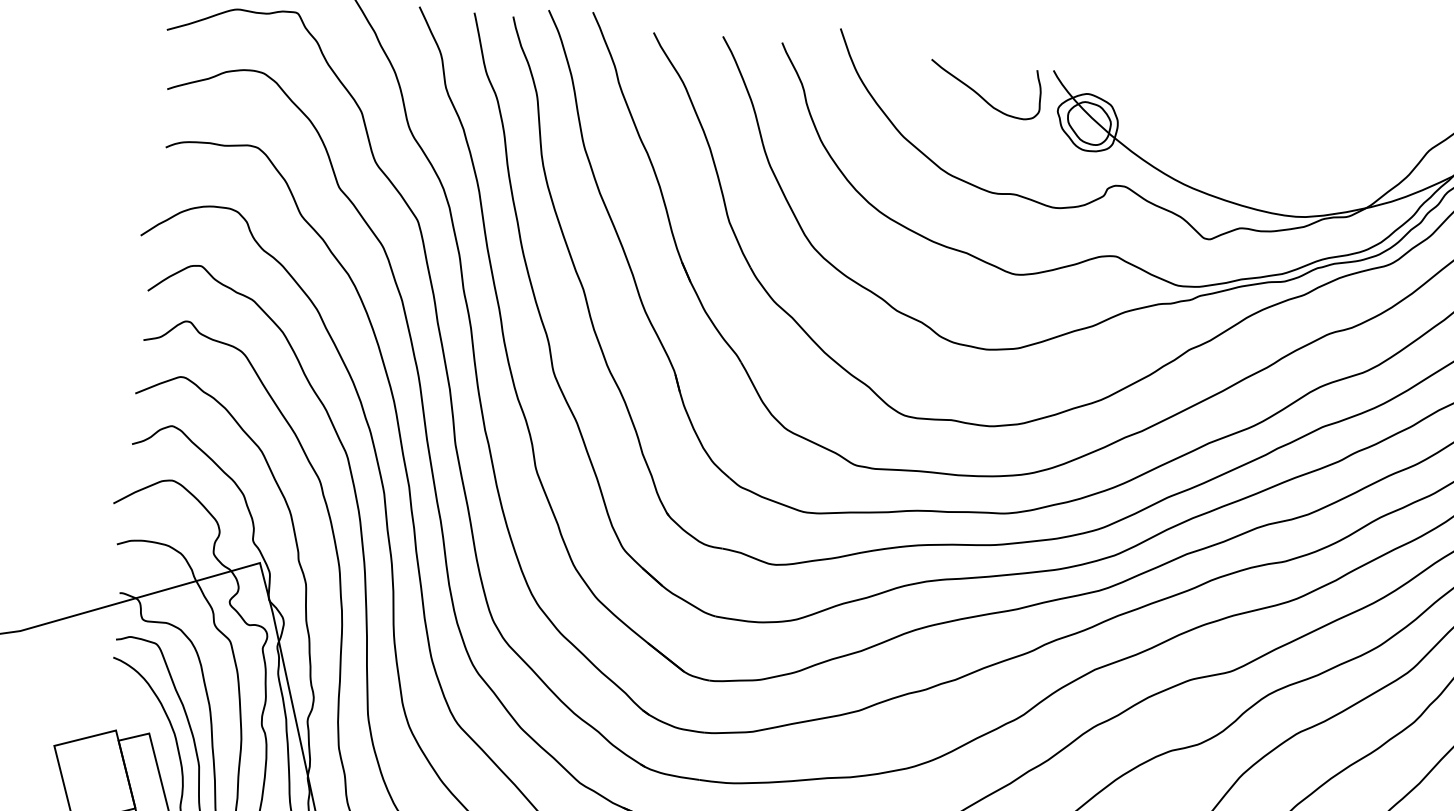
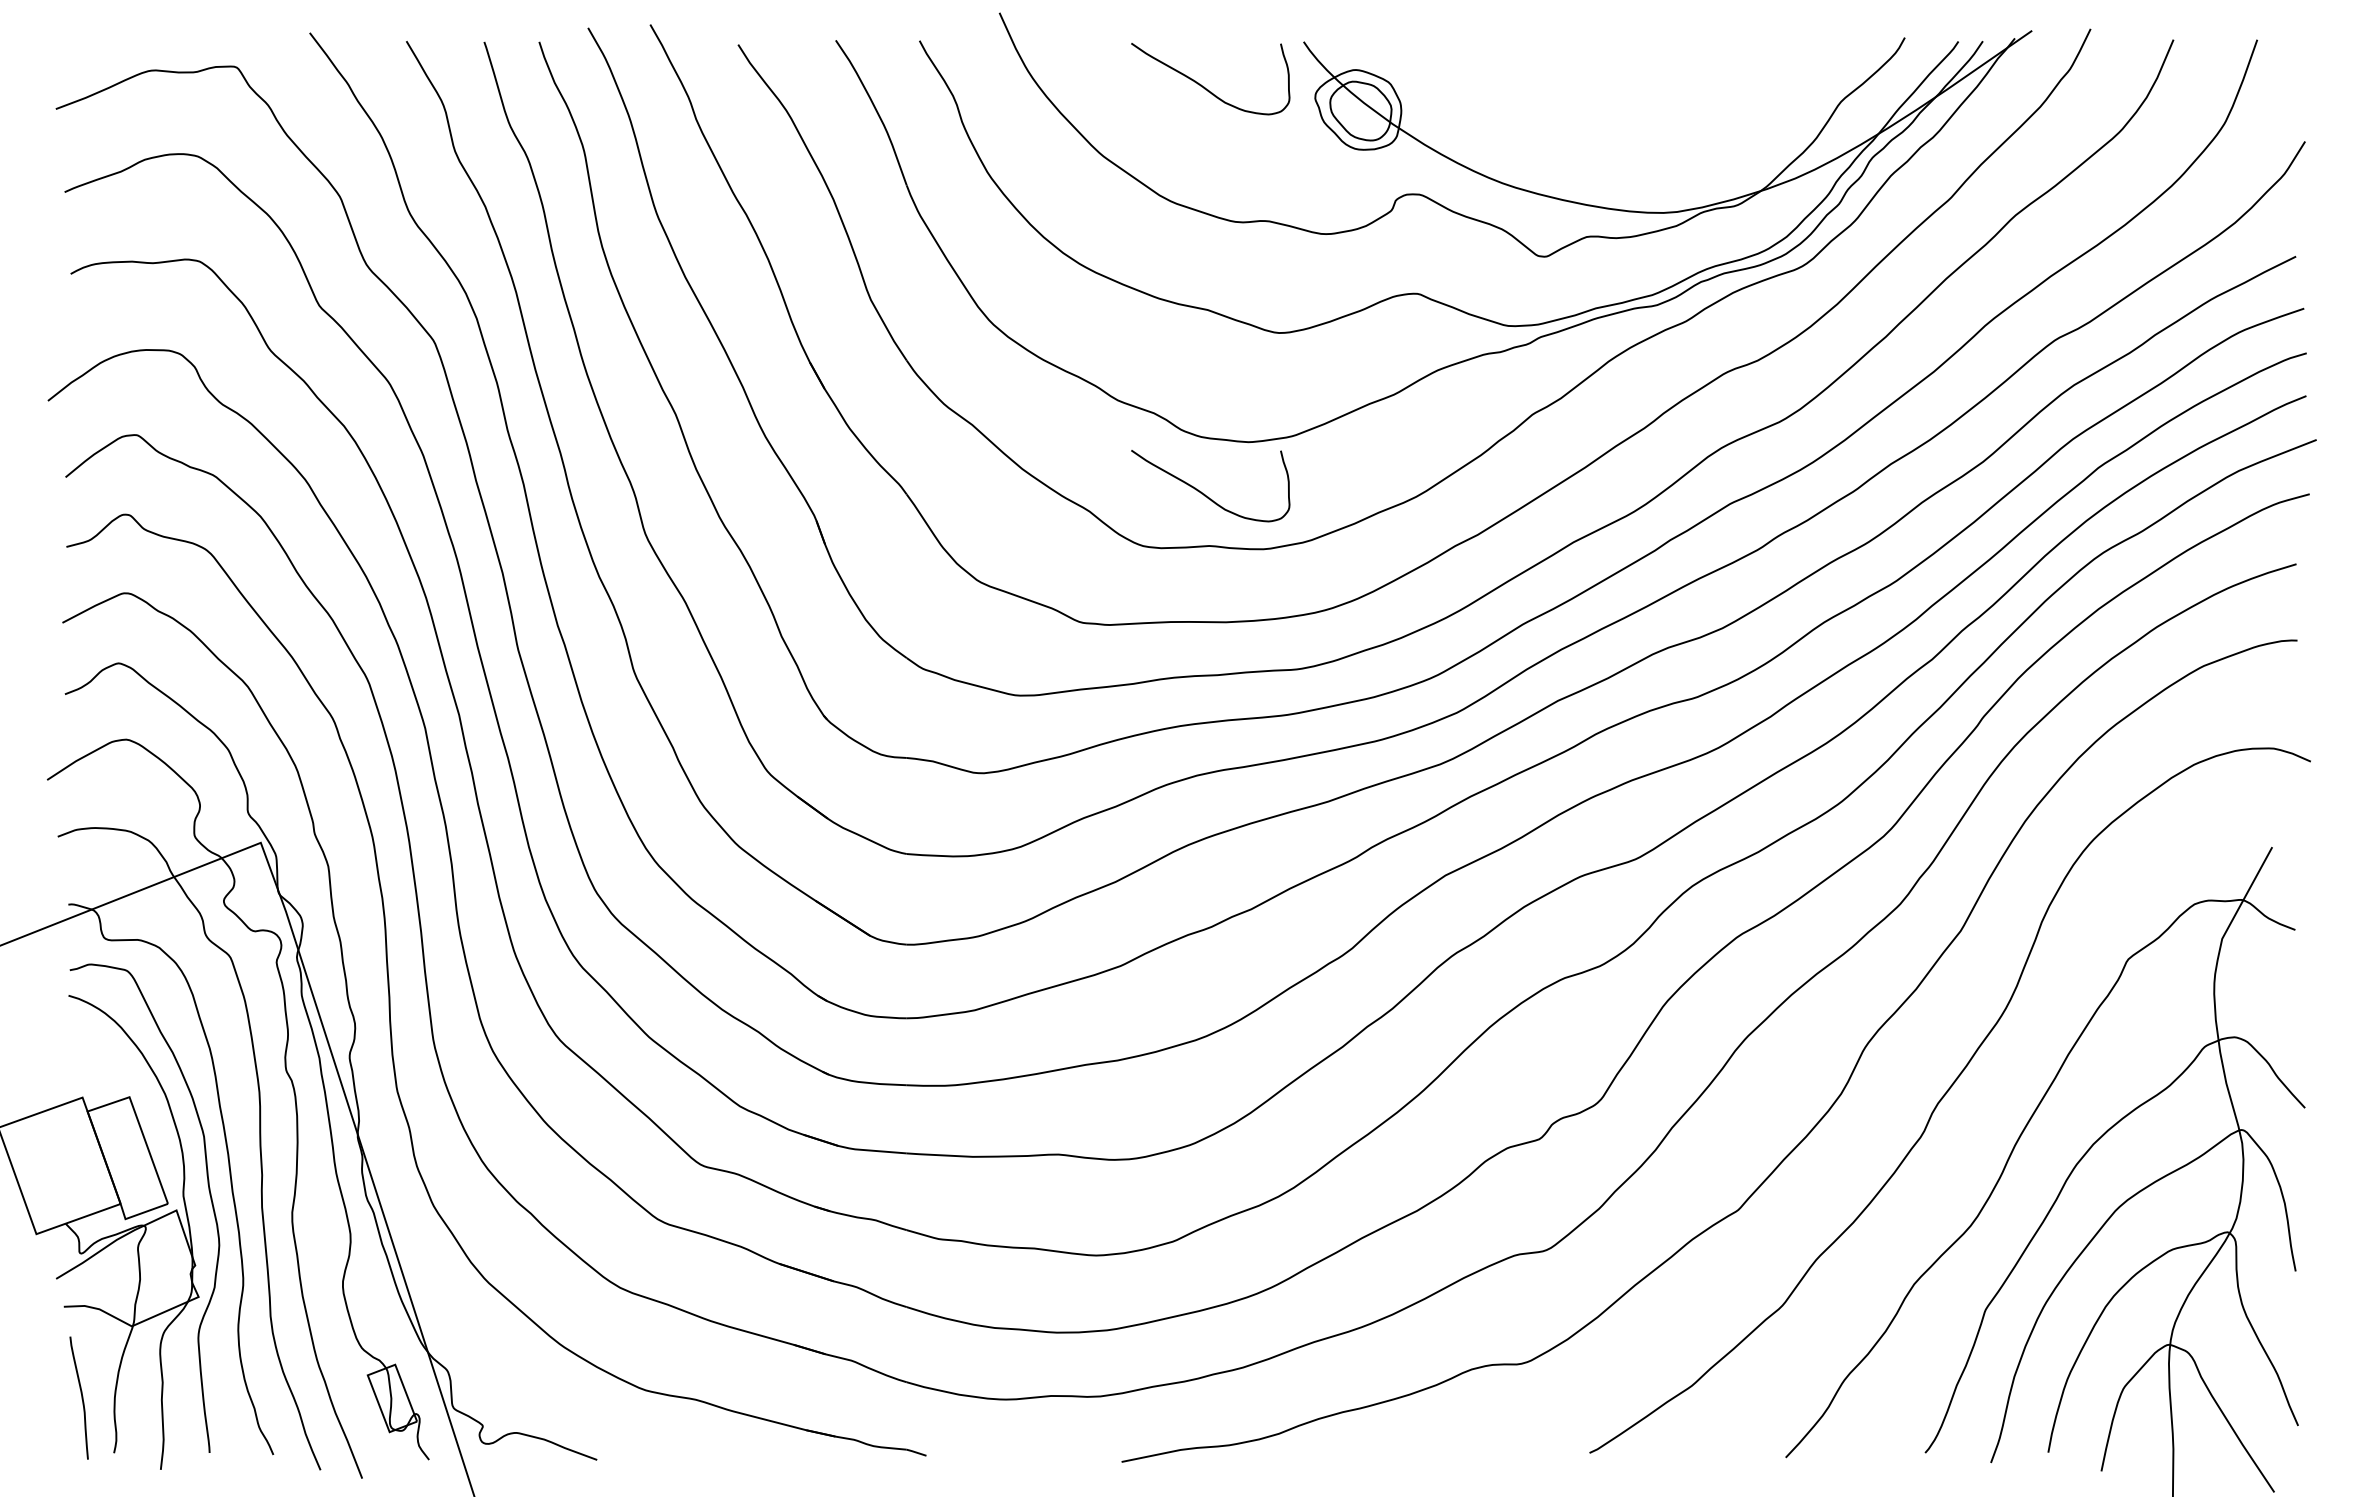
curve: (951, 382) -> (1204, 493), added

